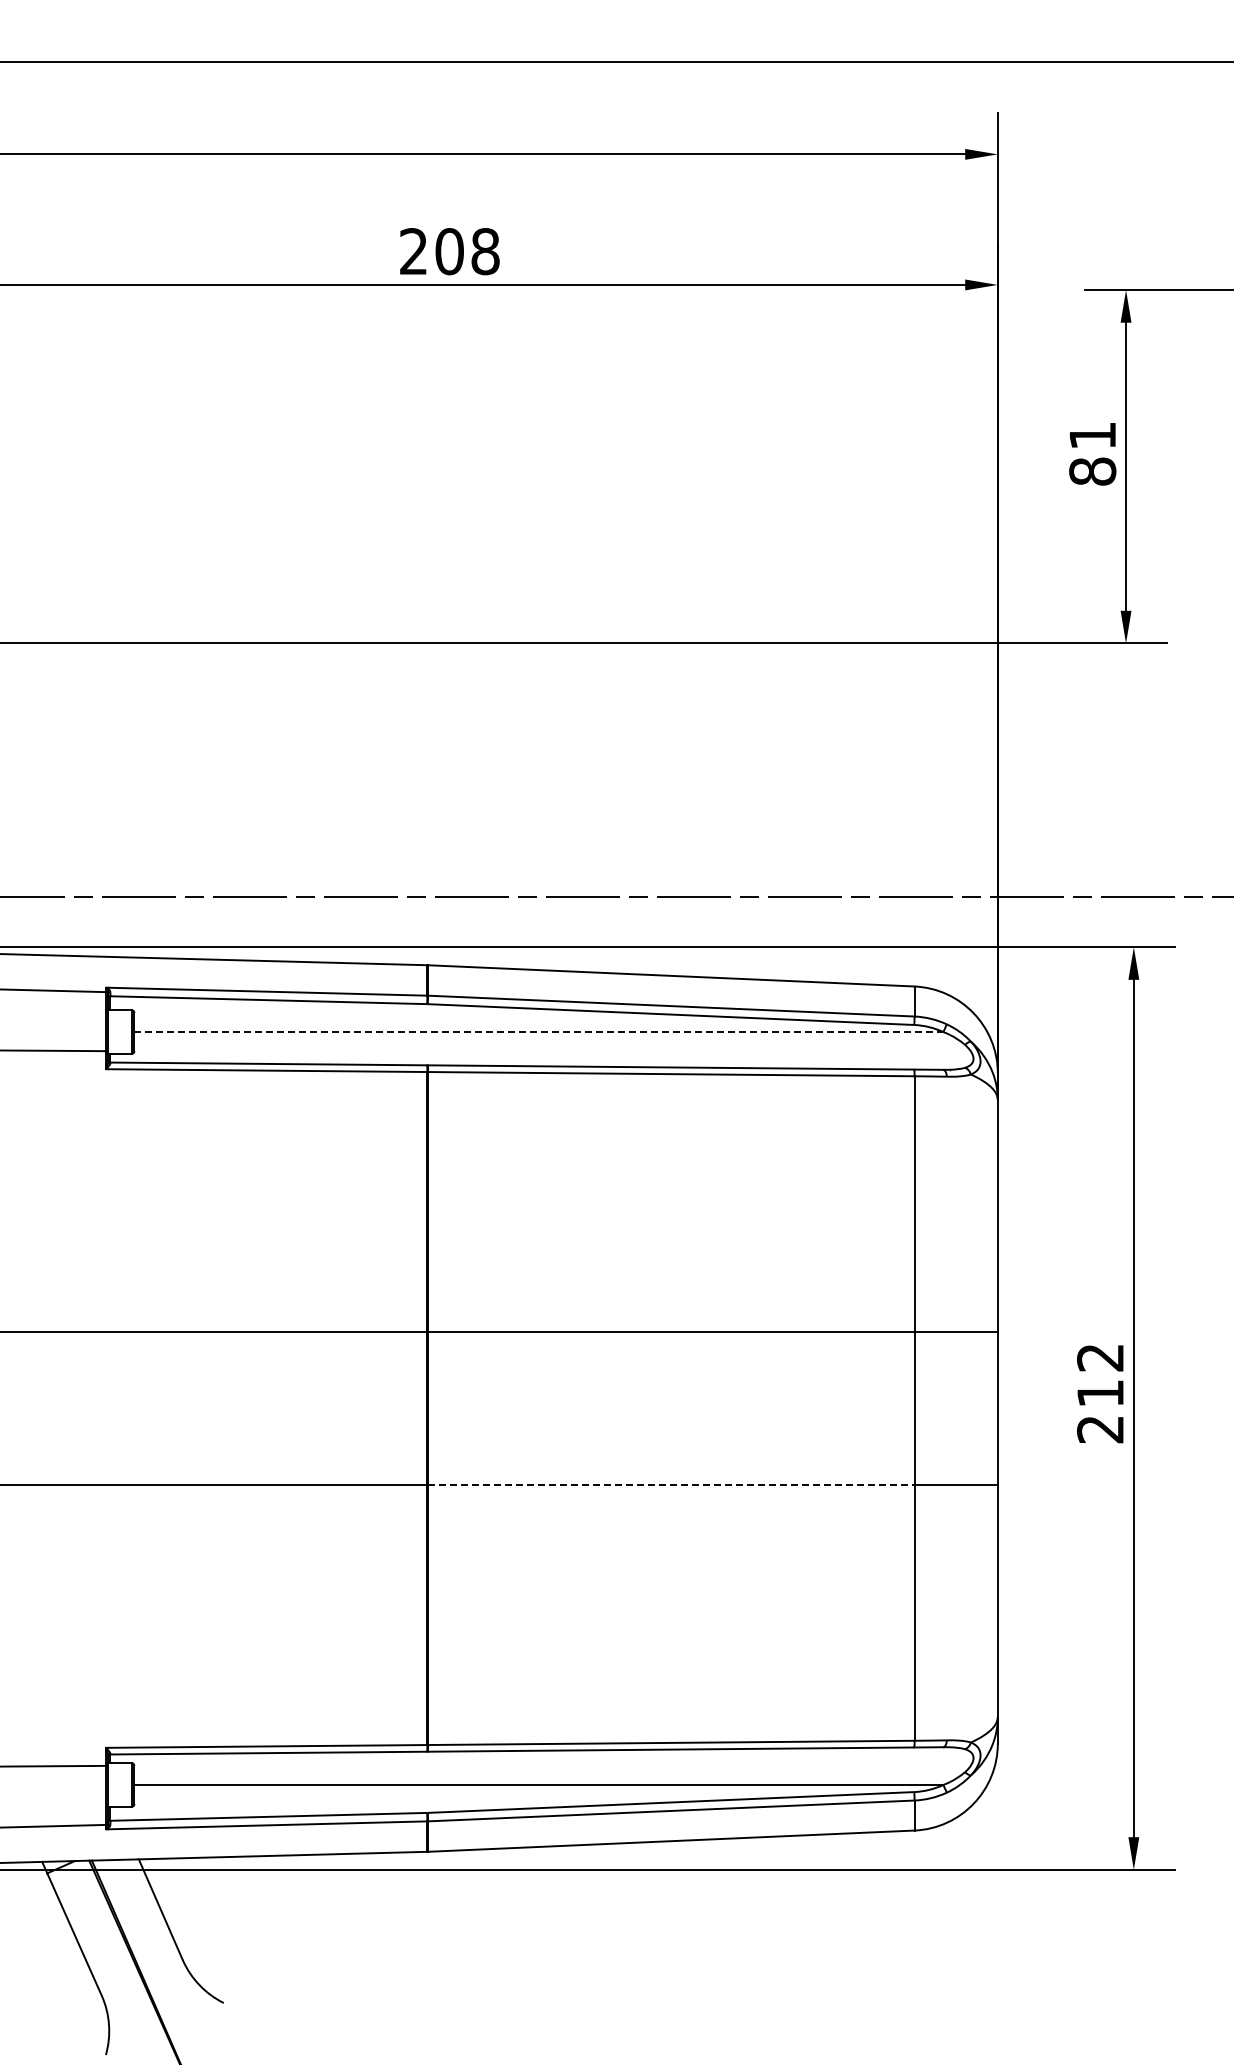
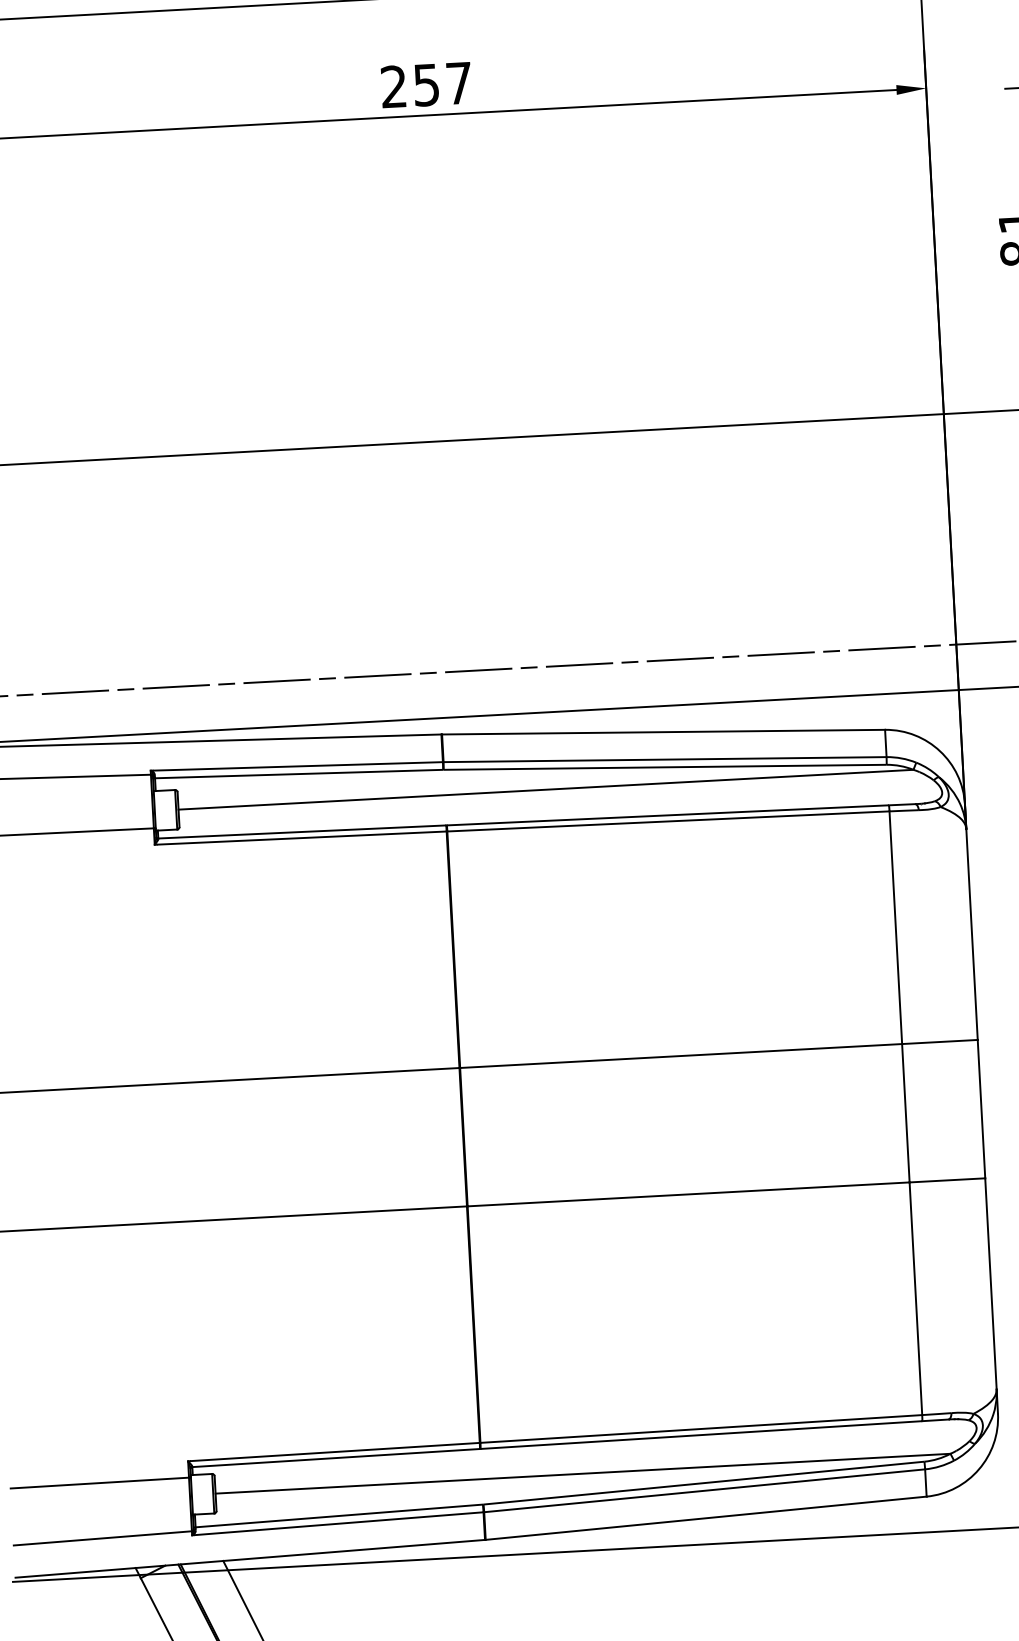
text: (467, 251) -> (442, 84), 208 -> 257
line: (539, 1032) -> (546, 790), dashed -> solid
line: (671, 1484) -> (688, 1194), dashed -> solid

